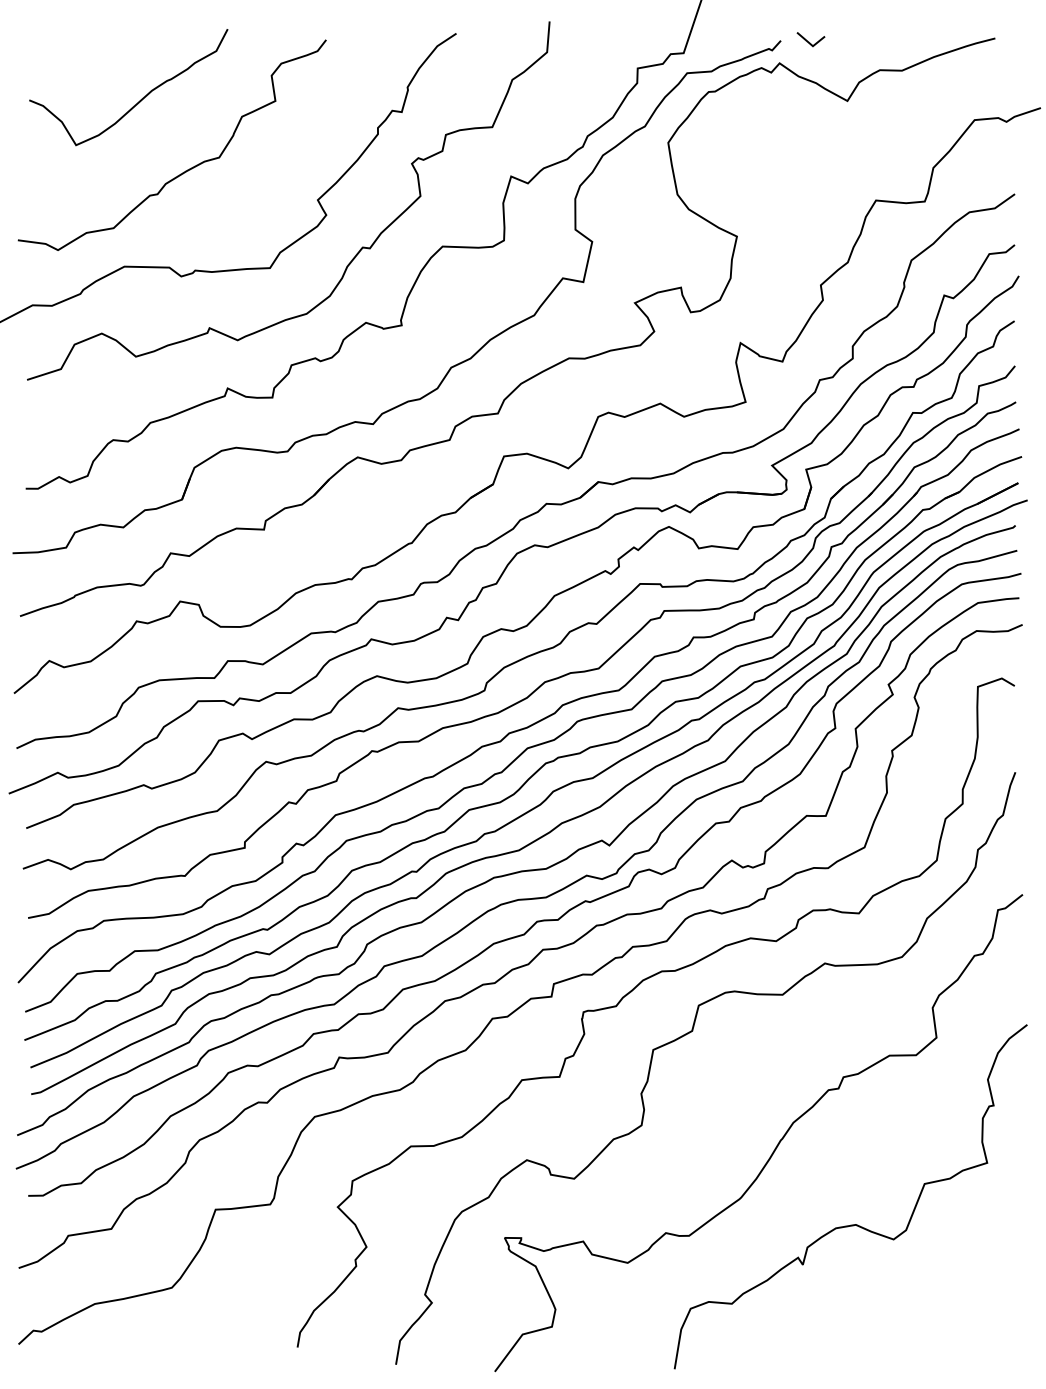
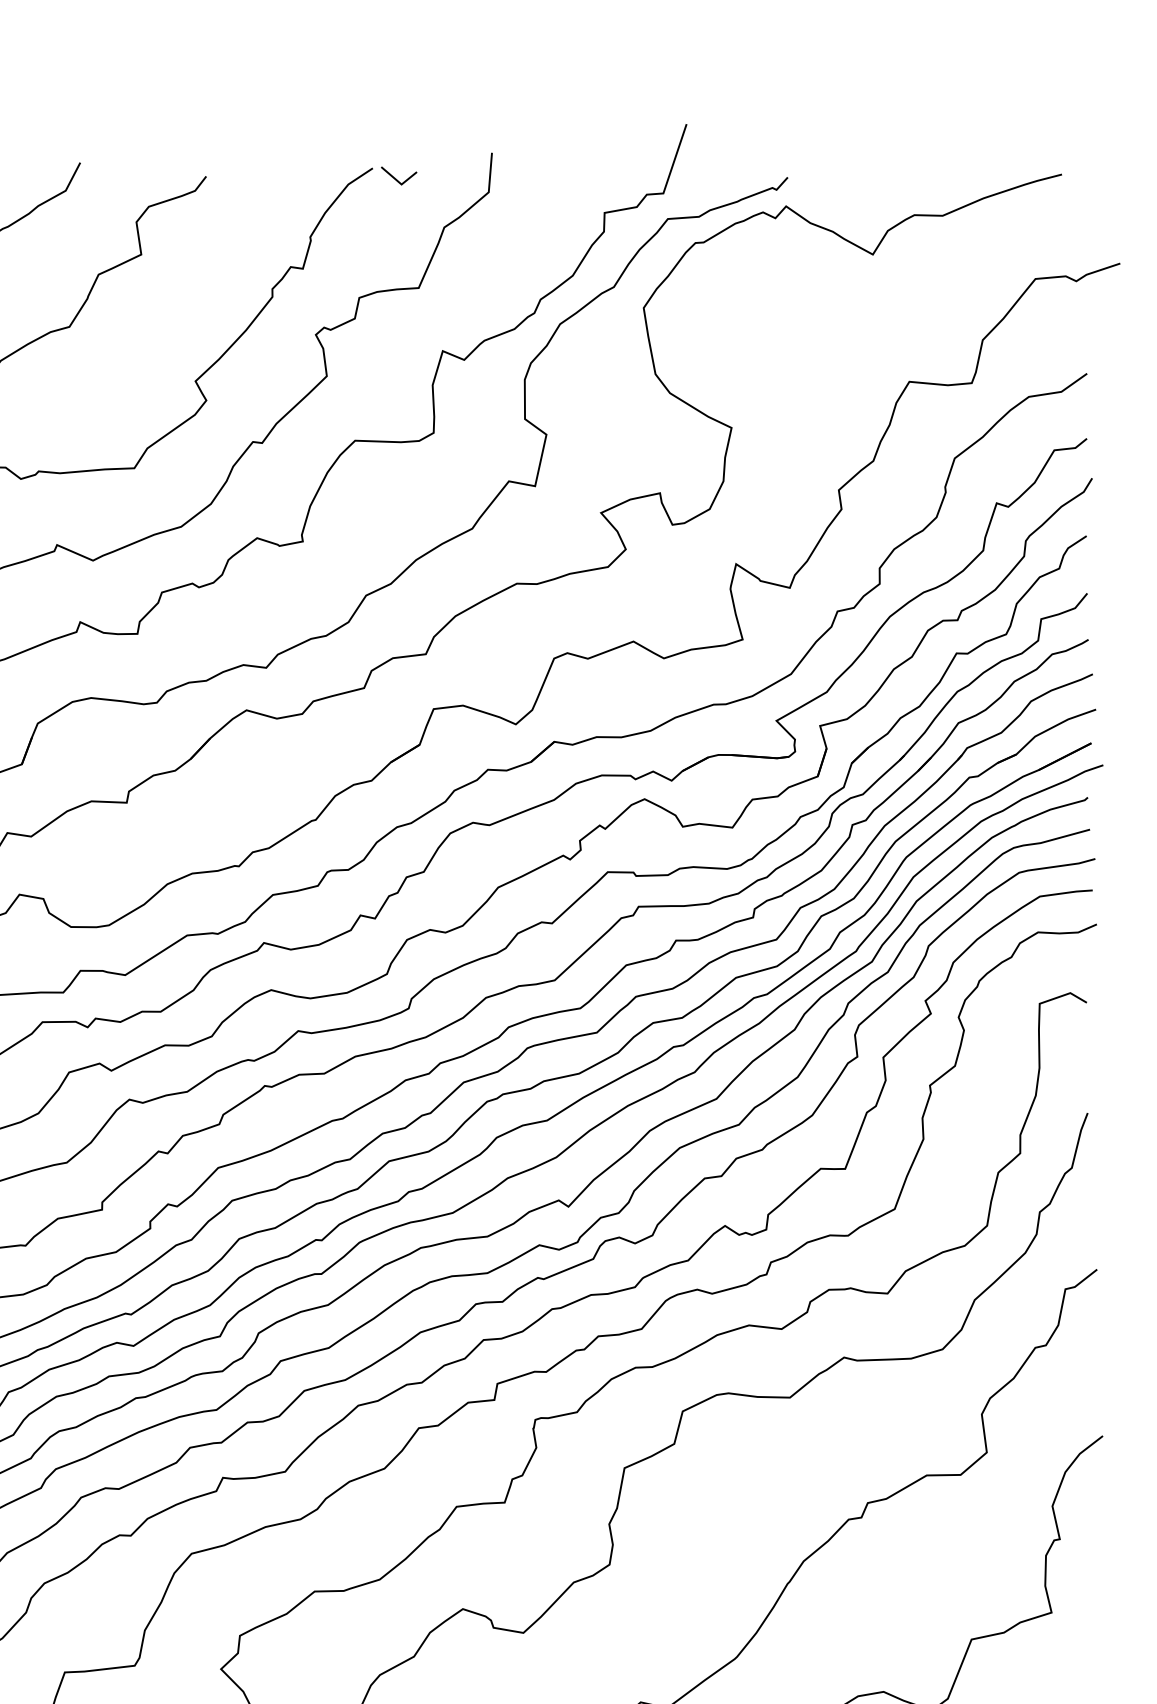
line: (809, 41) -> (397, 178), moved

